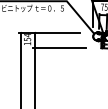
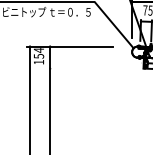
line: (59, 48) -> (84, 68), removed

